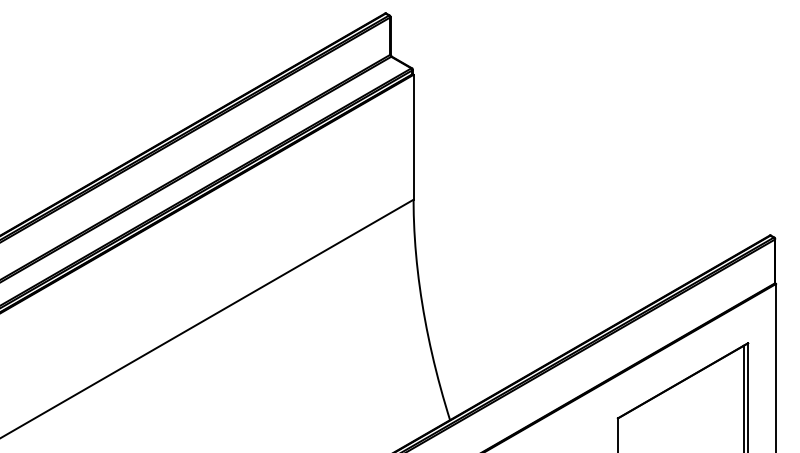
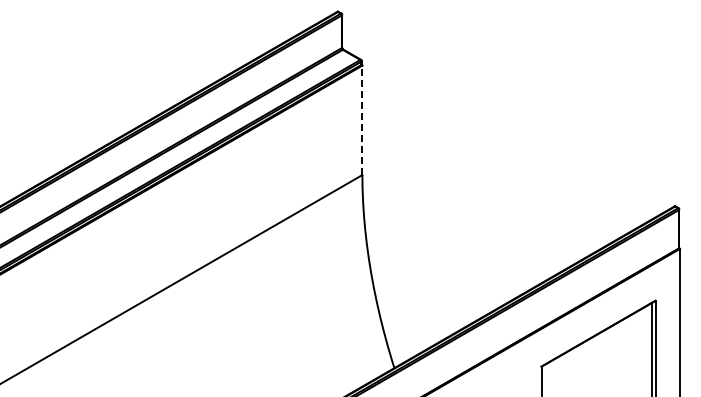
line: (413, 137) -> (362, 120), solid -> dashed

